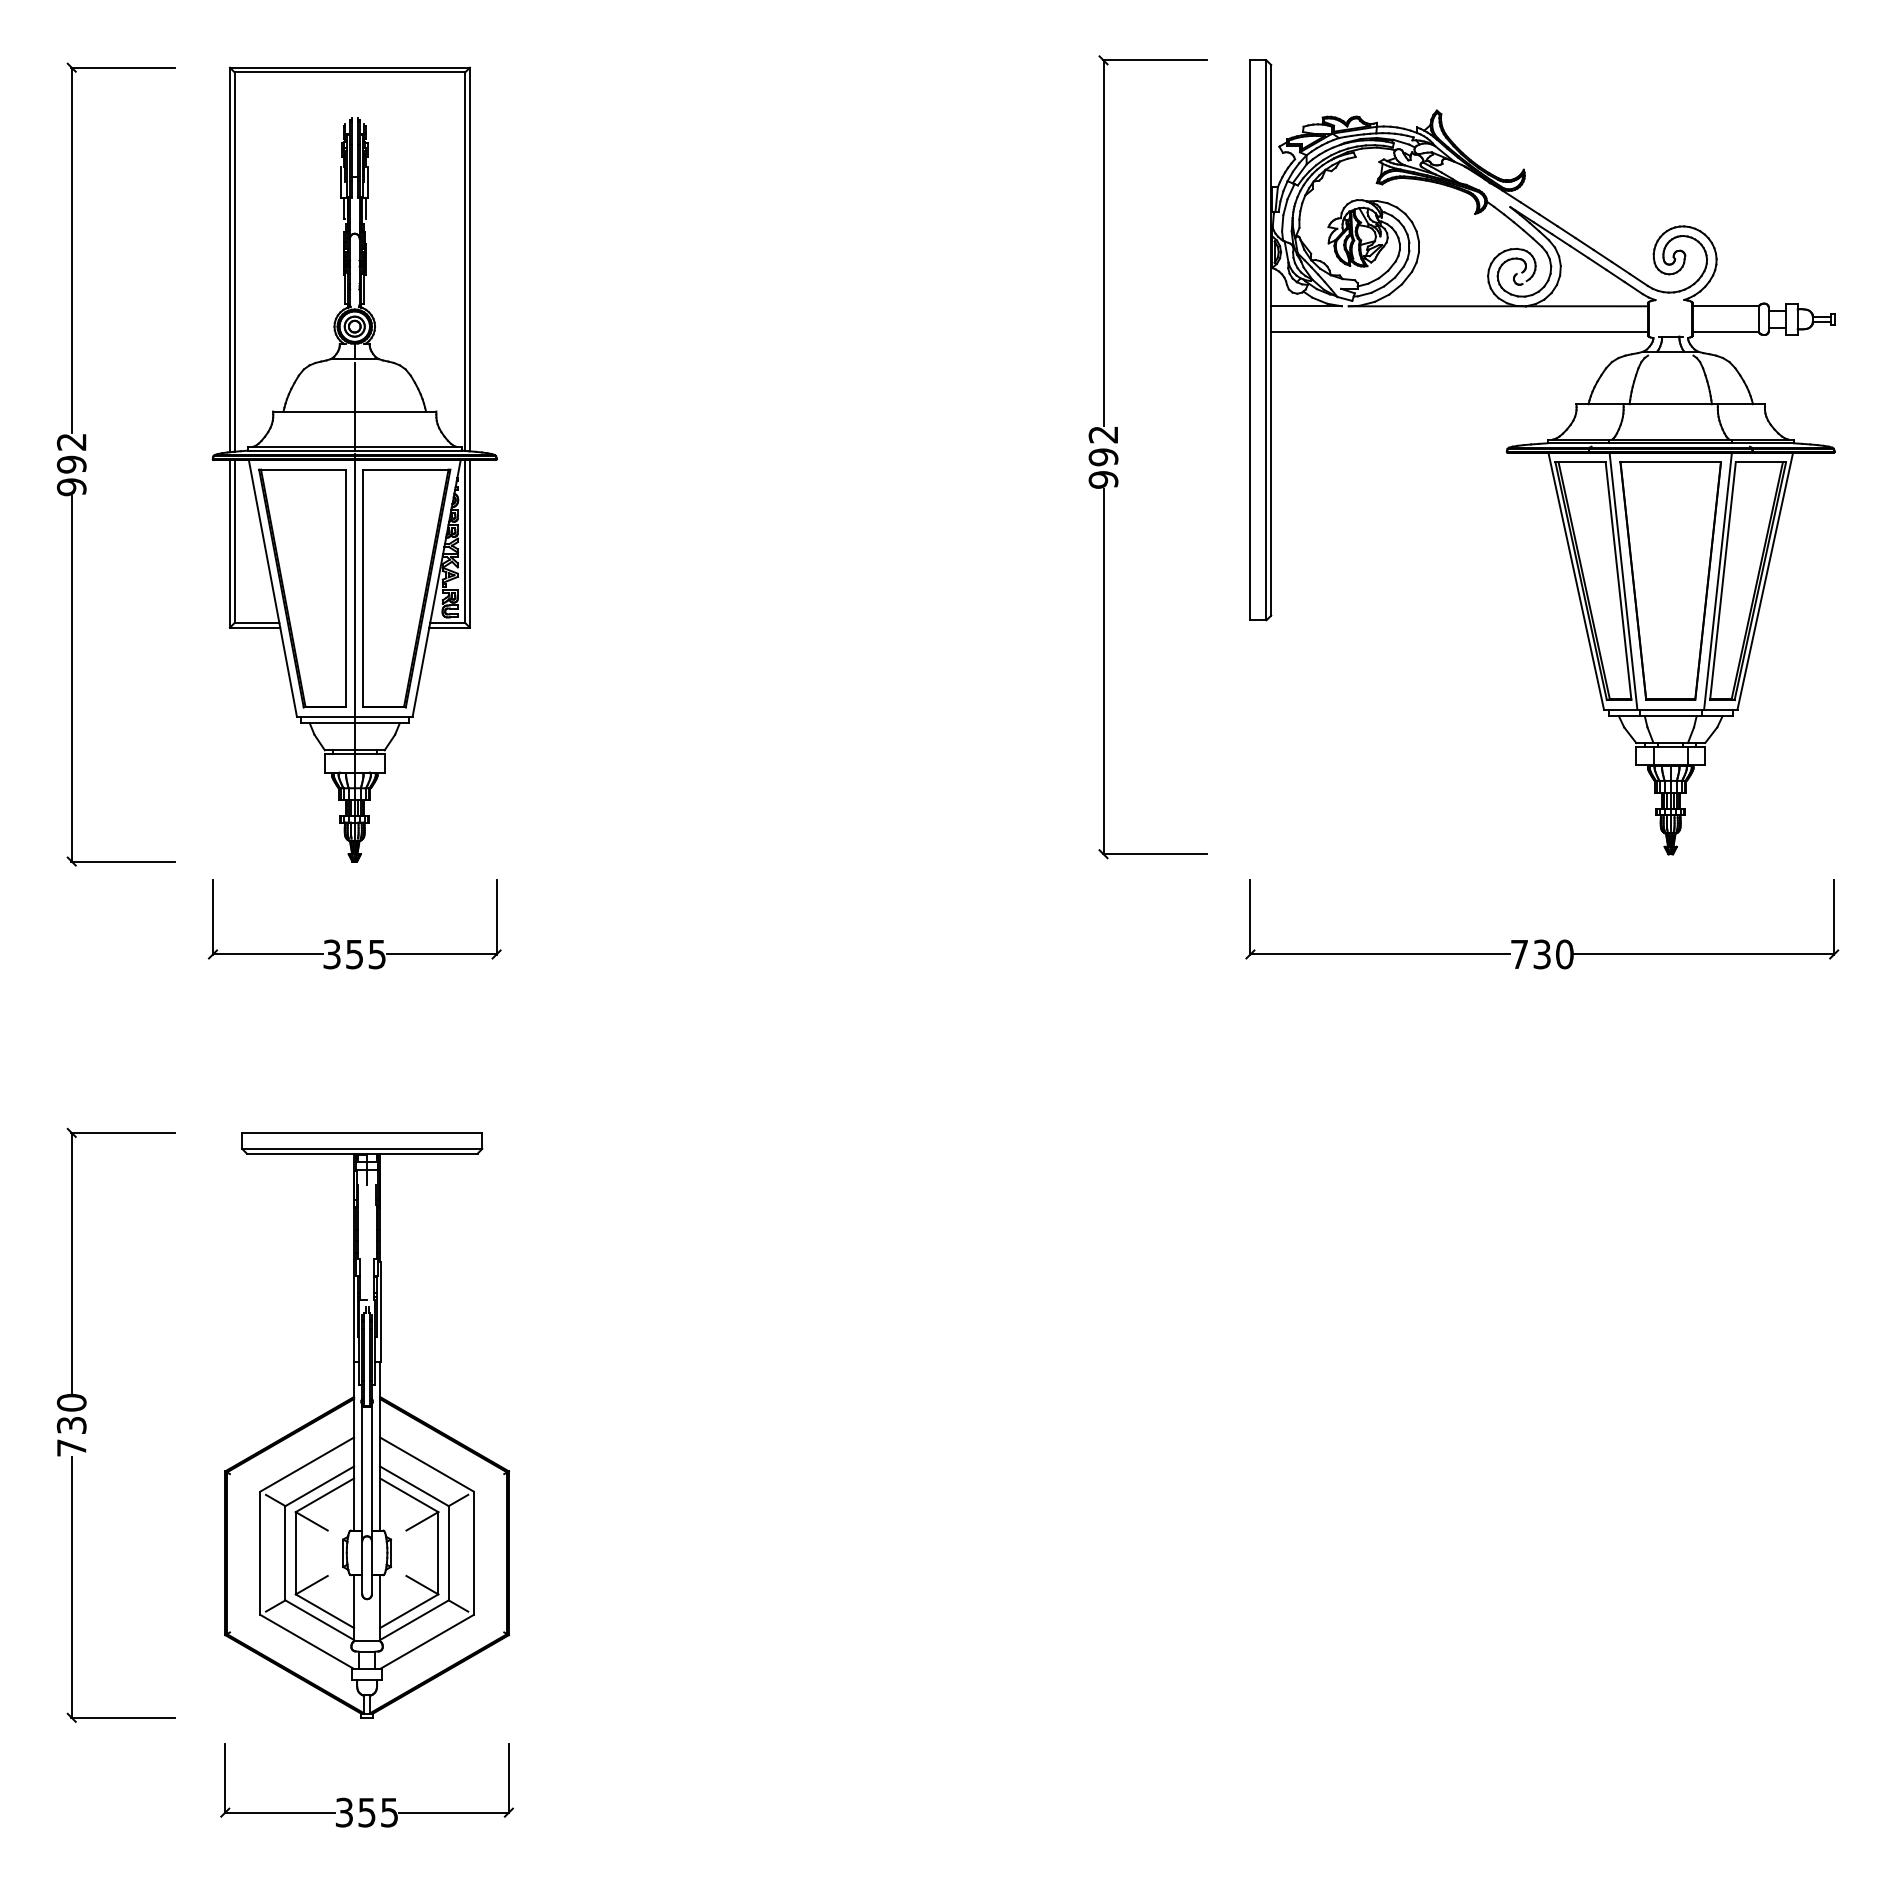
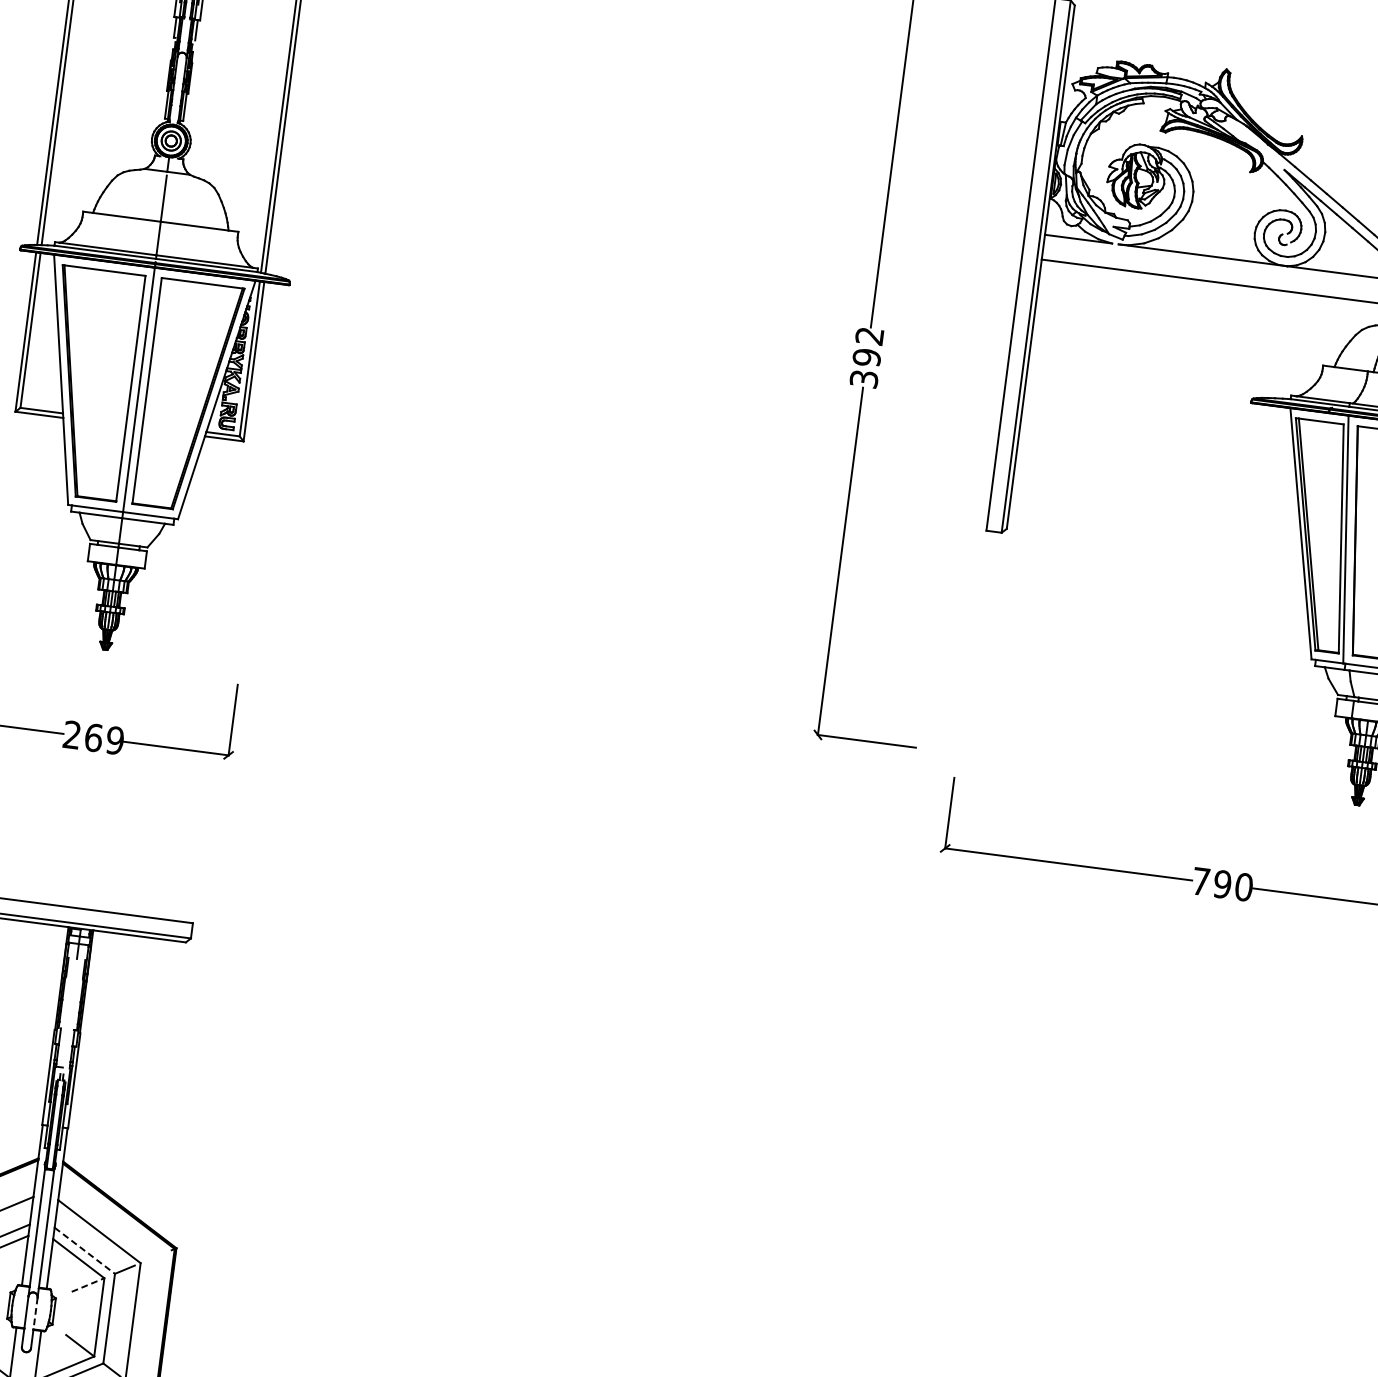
text: (1103, 479) -> (864, 378), 992 -> 392
text: (354, 954) -> (93, 737), 355 -> 269
text: (1541, 954) -> (1221, 884), 730 -> 790
line: (414, 1486) -> (84, 1250), solid -> dashed
line: (422, 1521) -> (88, 1285), solid -> dashed
line: (371, 1557) -> (35, 1313), solid -> dashed

